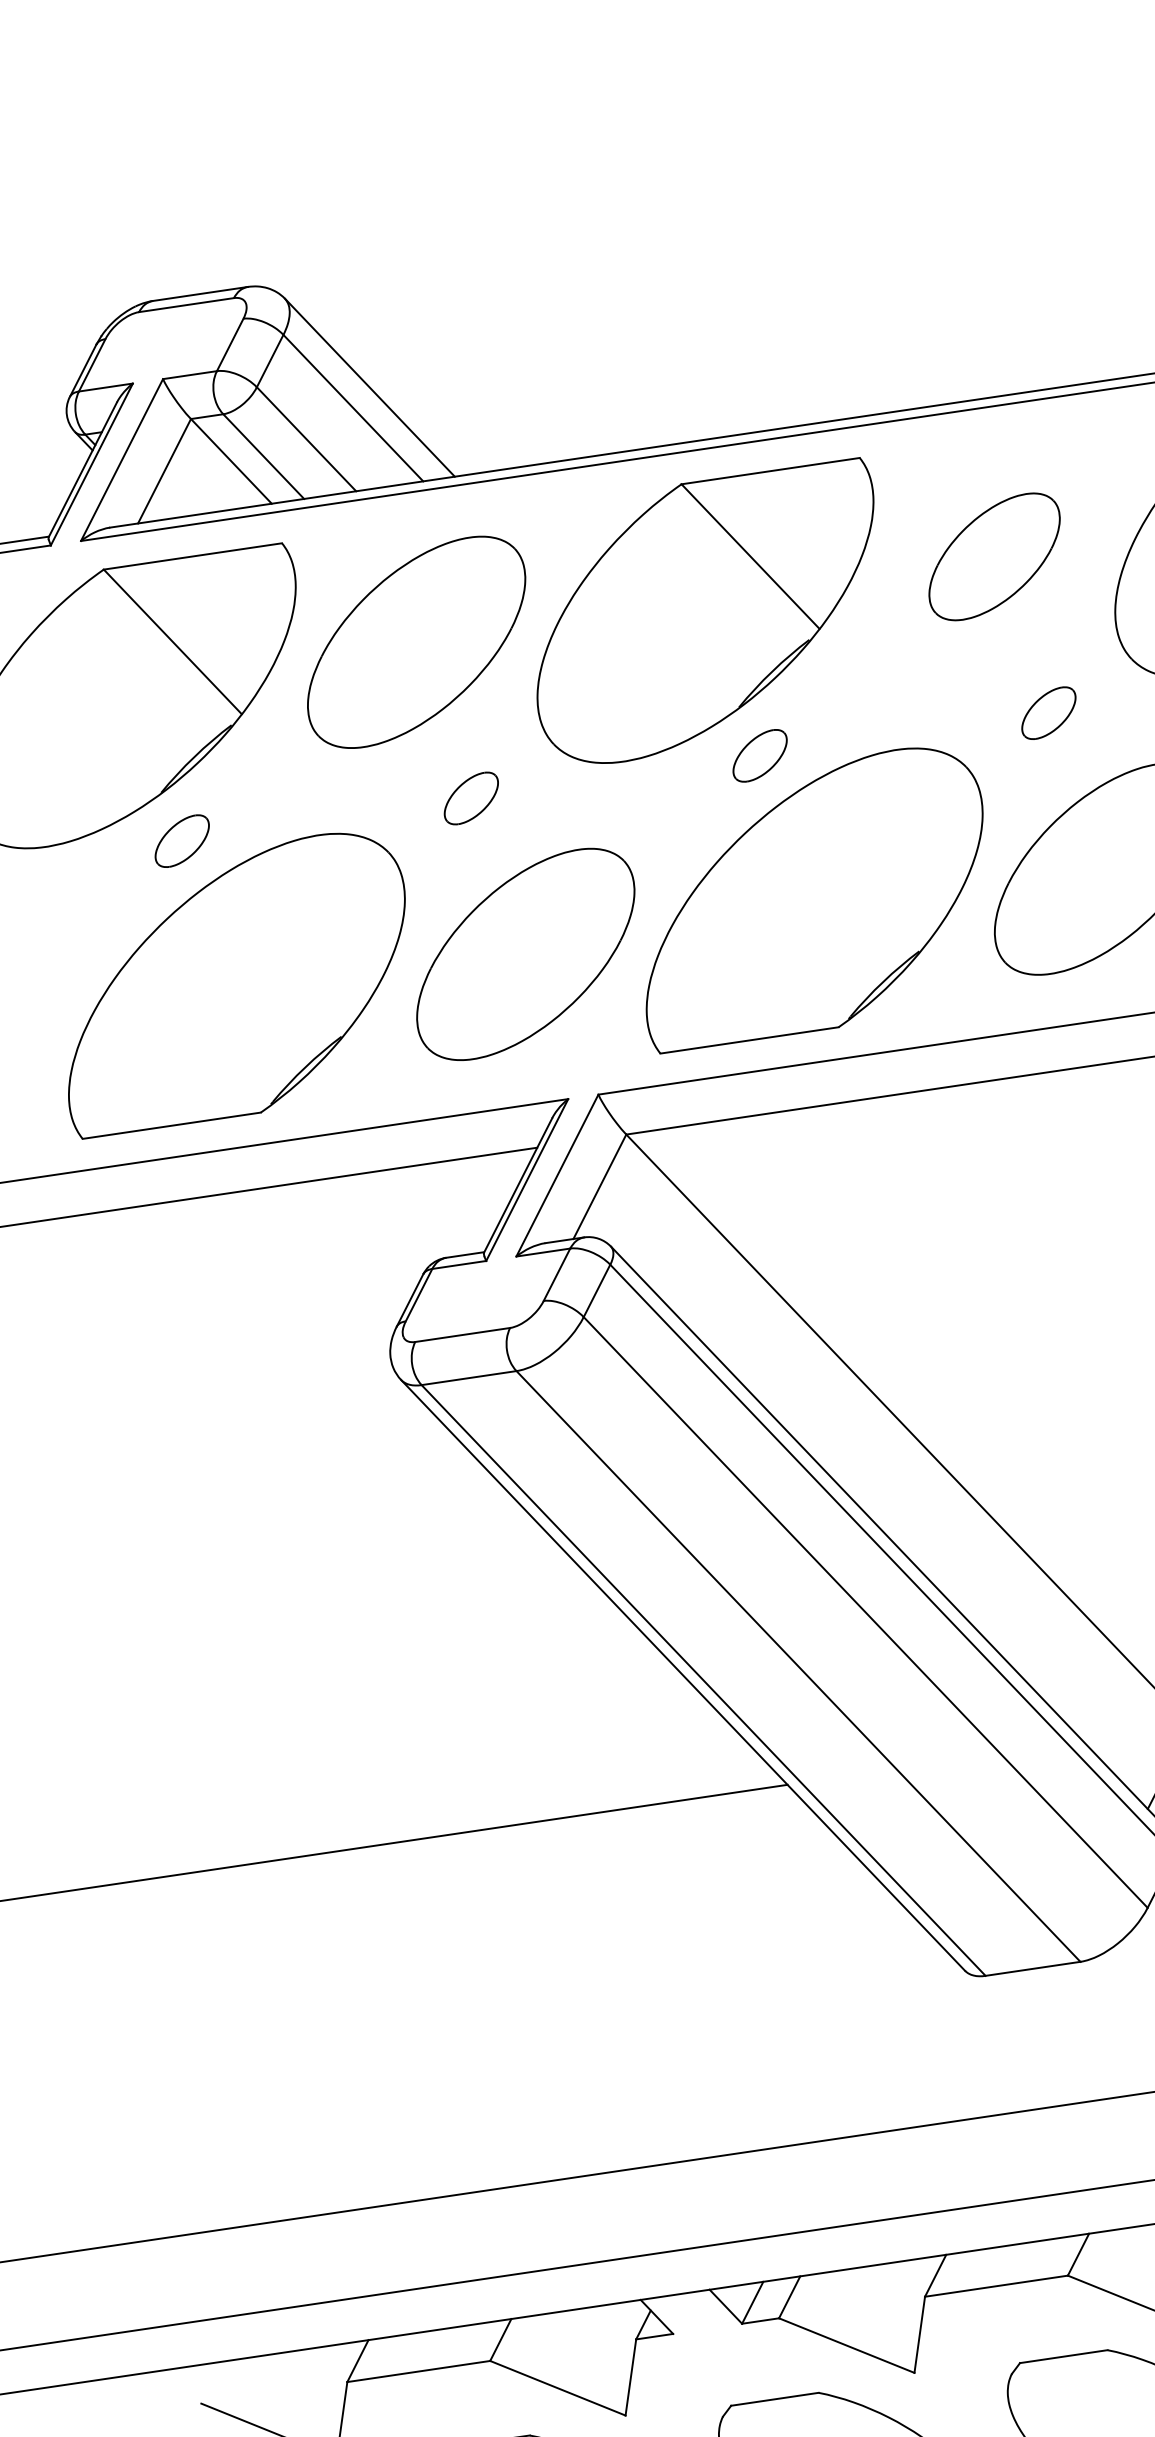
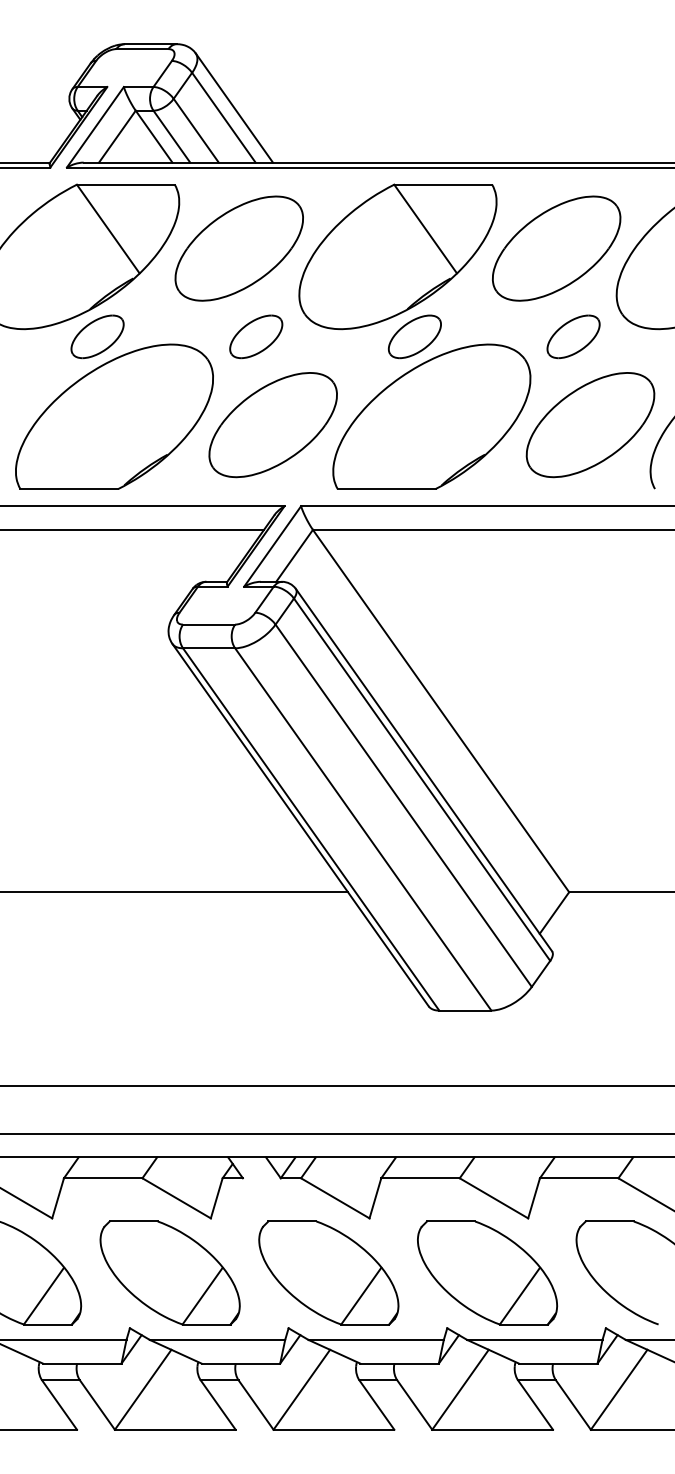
part: (994, 556) -> (556, 248), size x1.67
part: (1048, 712) -> (573, 336), size x1.67
part: (759, 755) -> (414, 336), size x1.67
part: (471, 797) -> (256, 336), size x1.67
part: (182, 840) -> (97, 336), size x1.67

